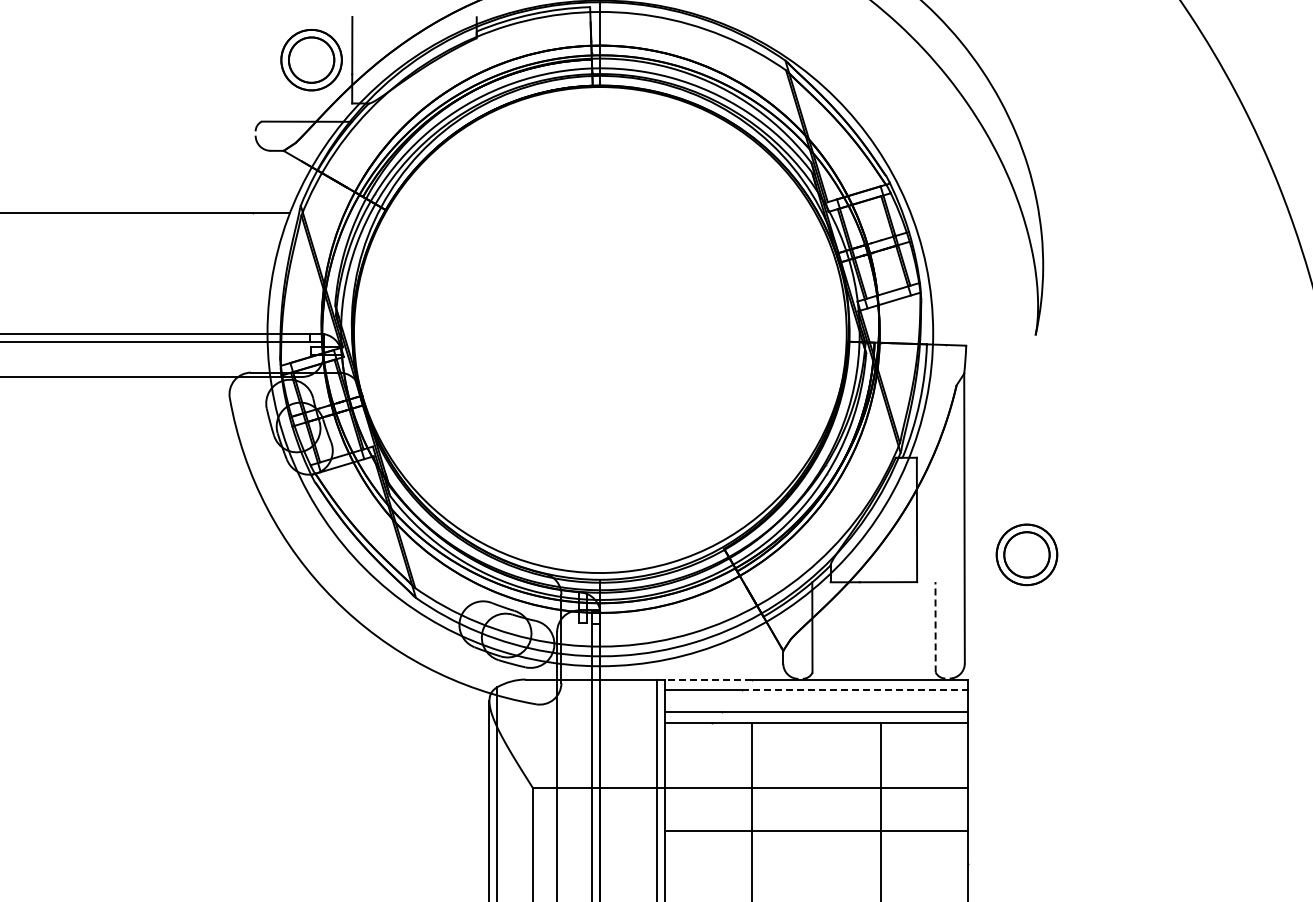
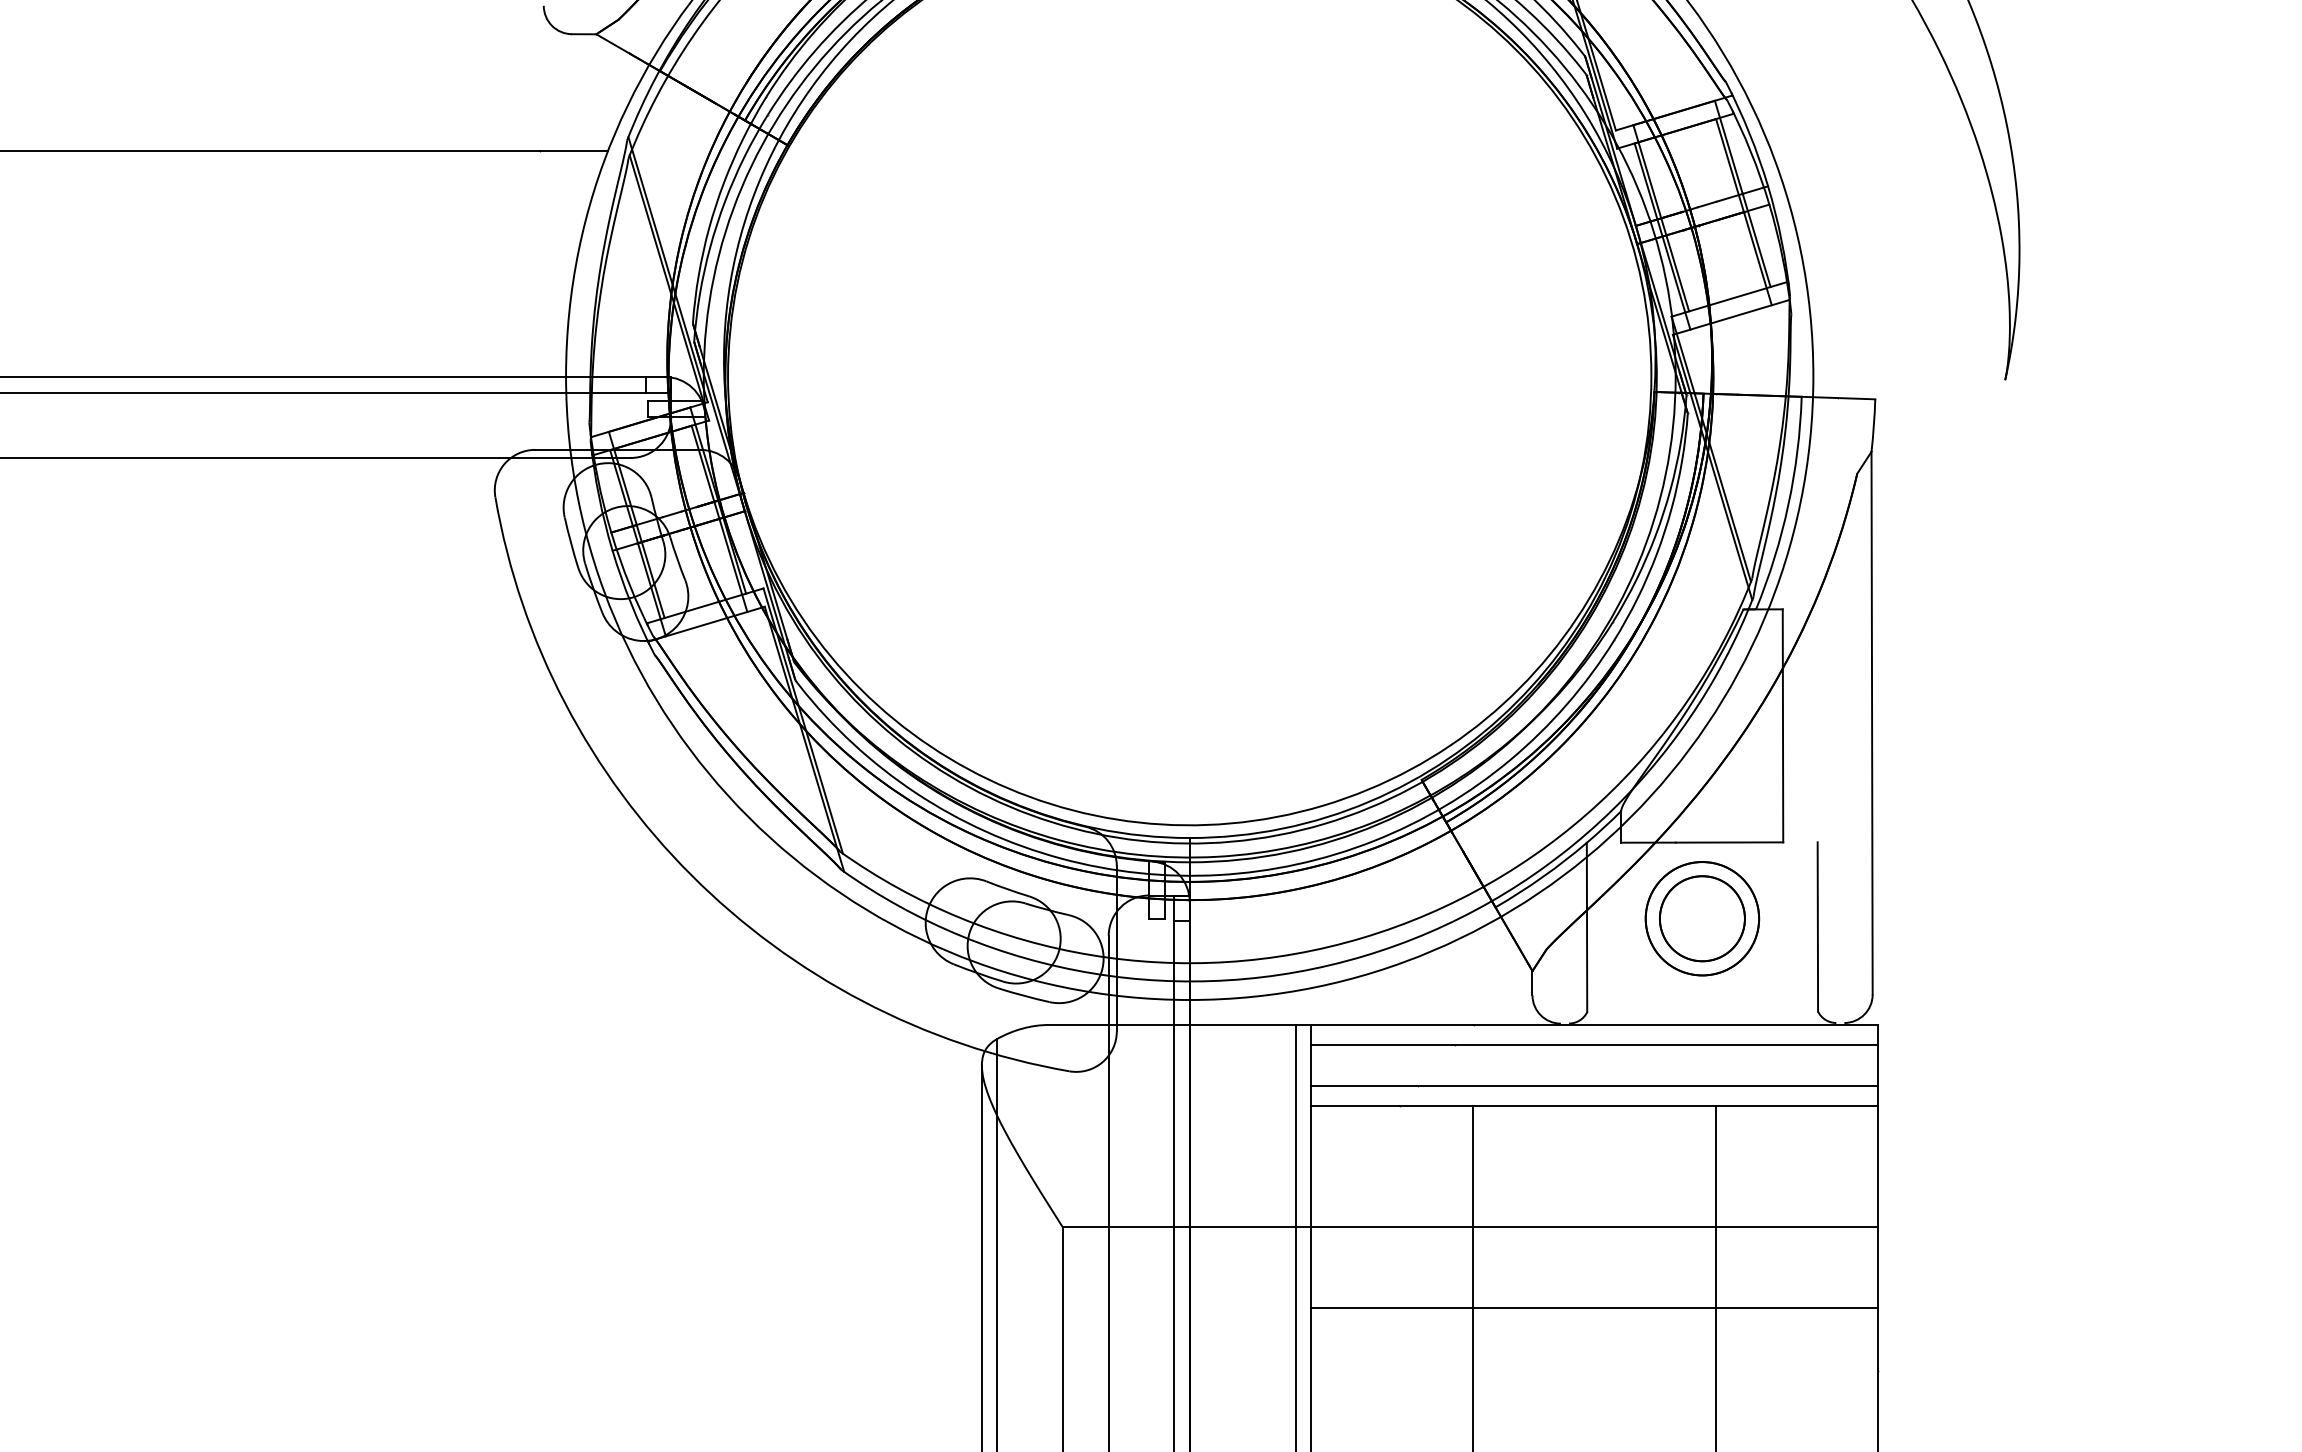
part: (1026, 554) -> (1701, 918), moved
line: (935, 626) -> (1817, 925), dashed -> solid
line: (708, 679) -> (1392, 1024), dashed -> solid
line: (854, 690) -> (1665, 1045), dashed -> solid

